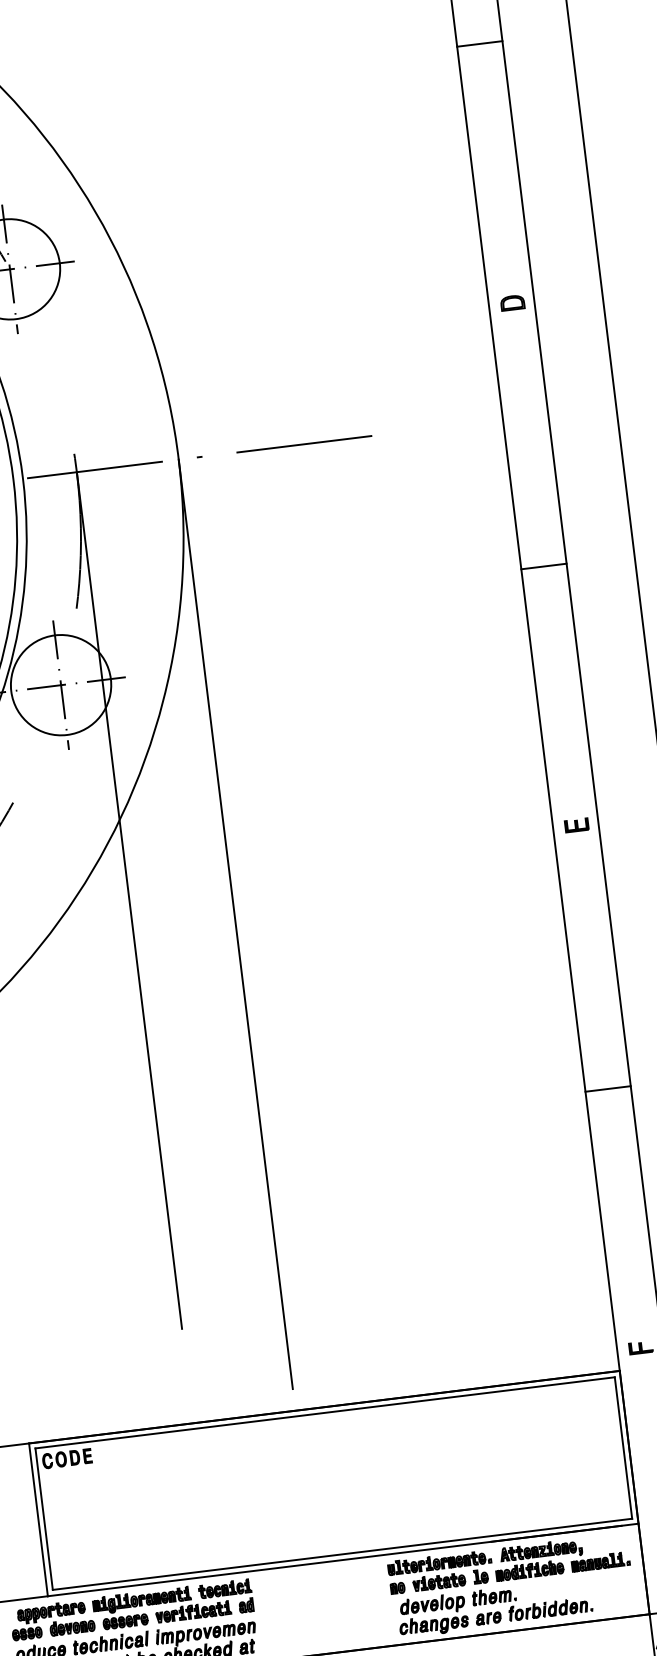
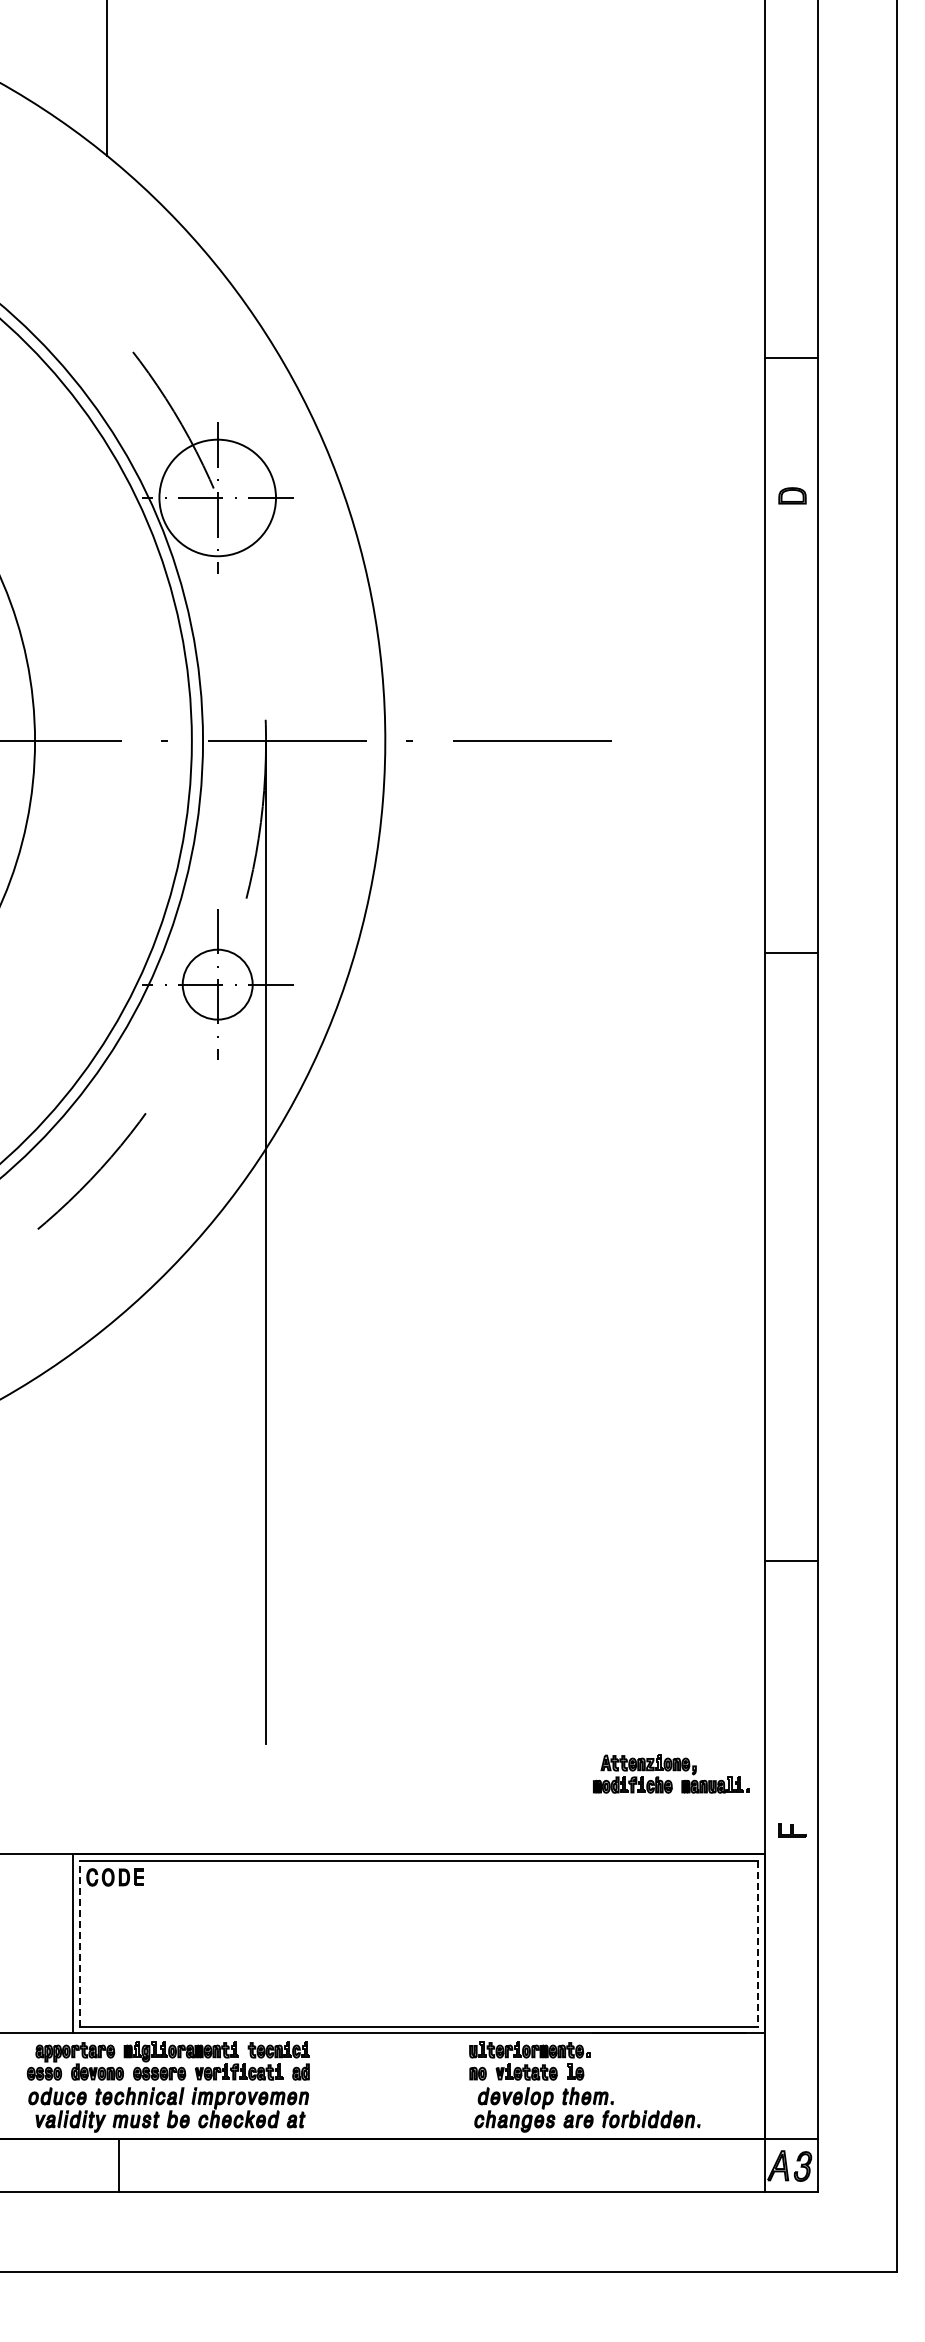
line: (479, 43) -> (790, 357), moved
part: (512, 302) -> (792, 495), moved
line: (543, 566) -> (790, 953), moved
circle: (60, 685) -> (217, 984), size x0.6
part: (576, 825) -> (792, 1219), removed
line: (235, 924) -> (385, 1285), removed
line: (607, 1088) -> (790, 1560), moved
line: (623, 1447) -> (758, 1943), solid -> dashed
line: (44, 1518) -> (80, 1943), solid -> dashed
part: (561, 1556) -> (671, 1773), moved

